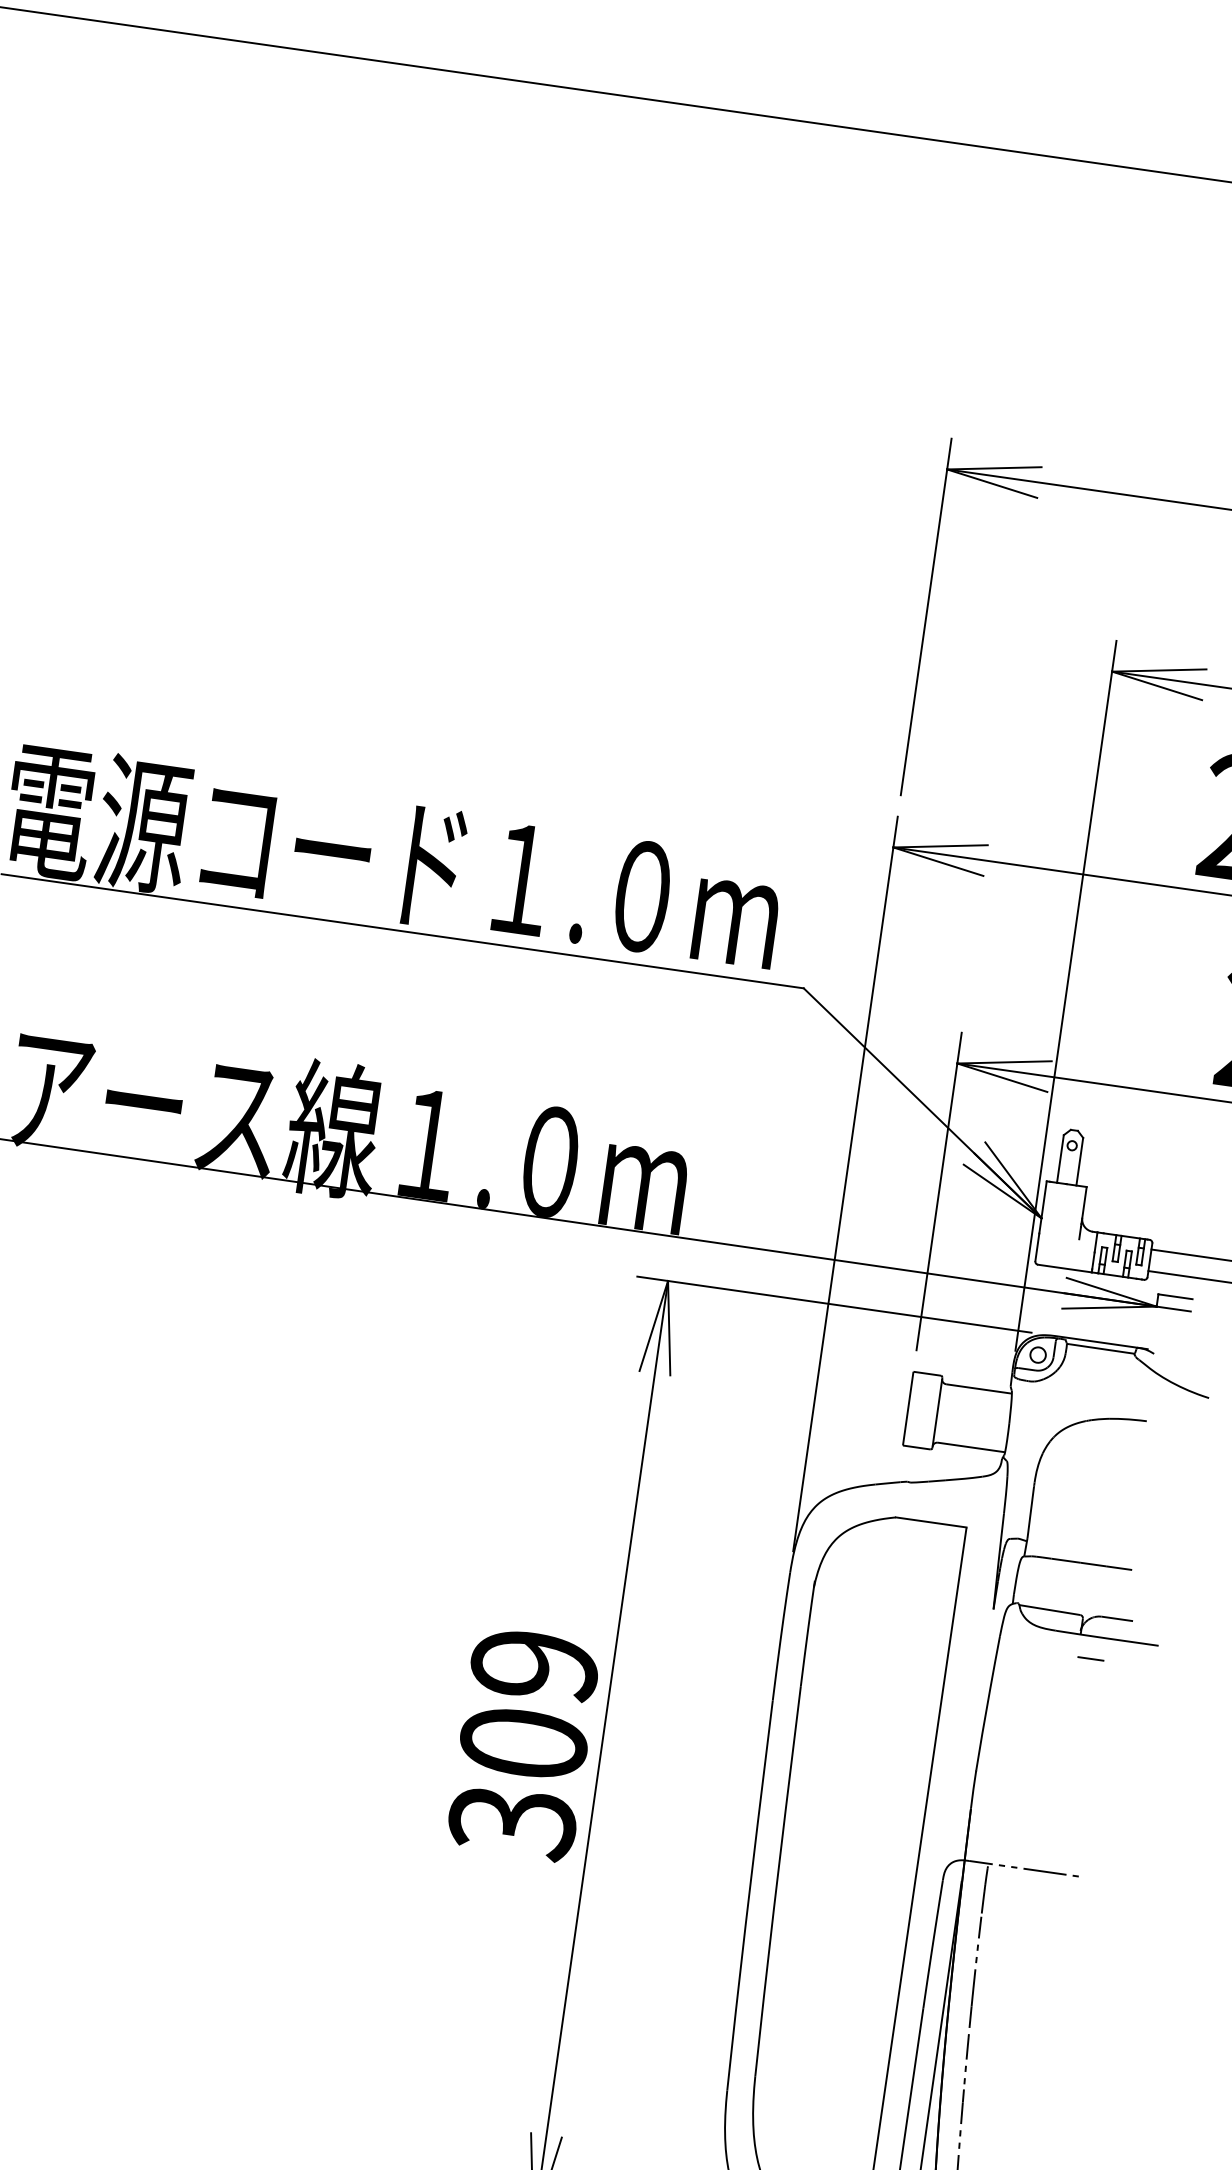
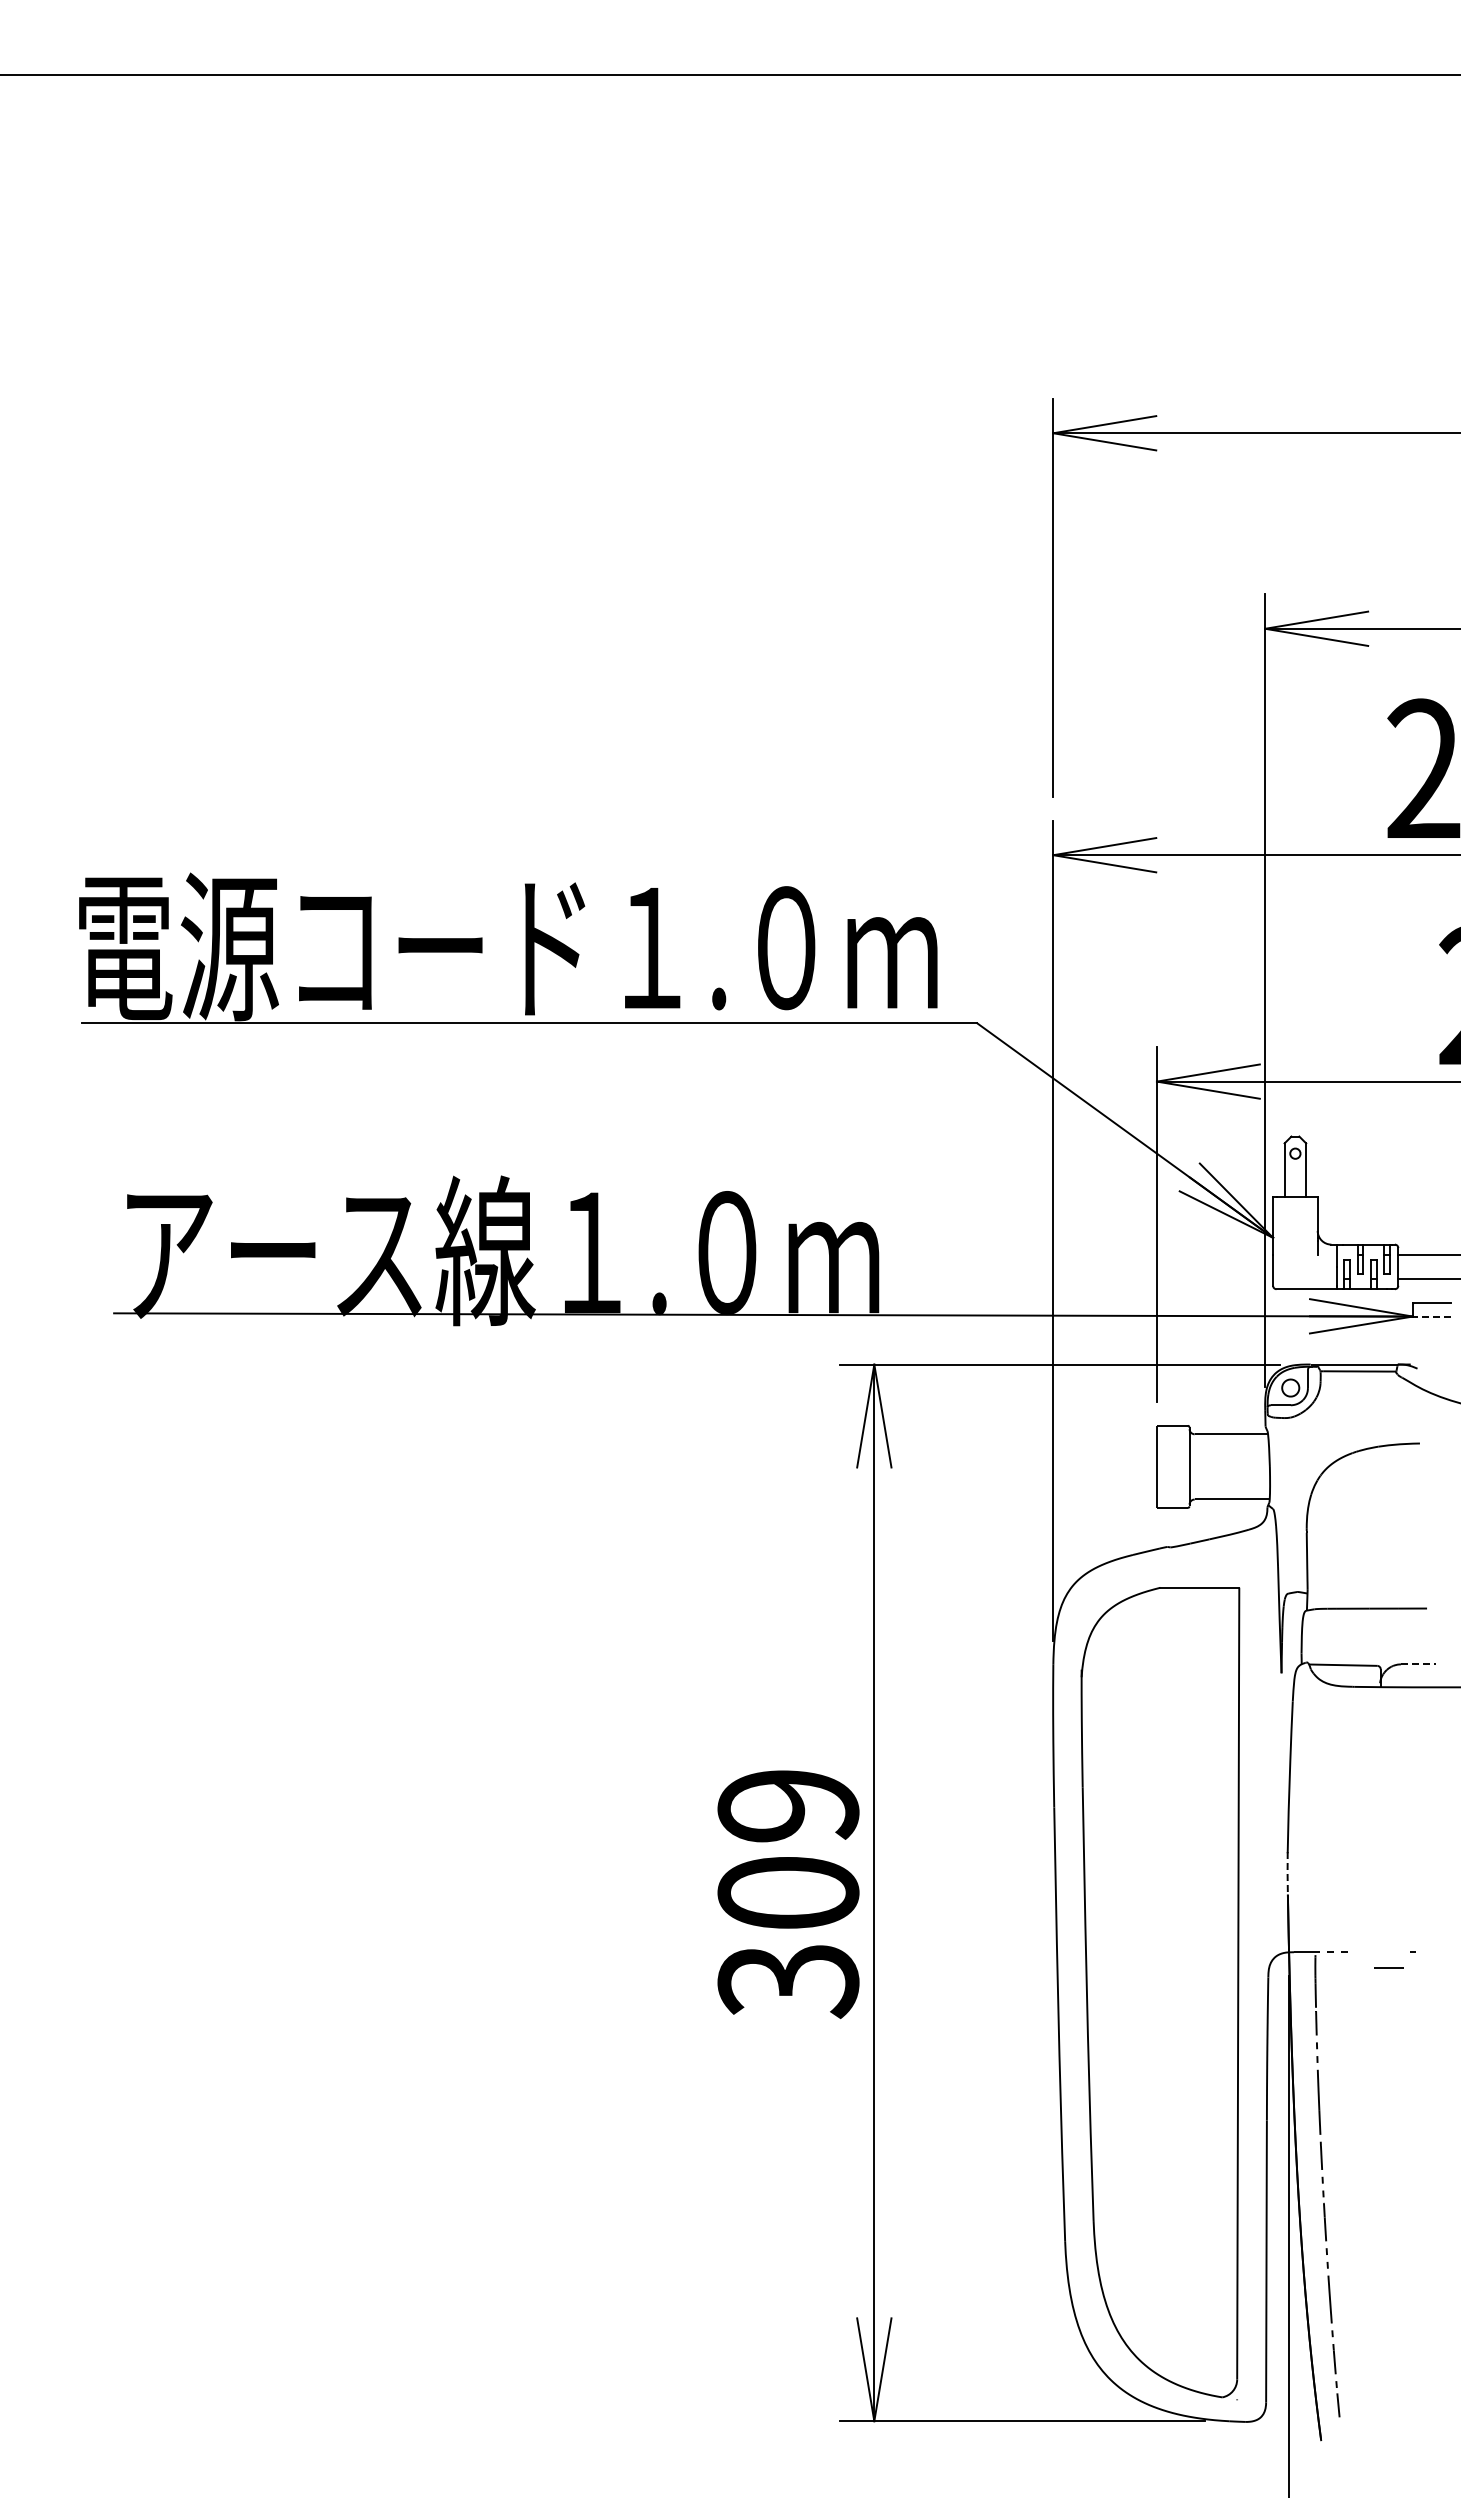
line: (1173, 1308) -> (1431, 1316), solid -> dashed
line: (1117, 1619) -> (1418, 1664), solid -> dashed
line: (1090, 1658) -> (1388, 1967), moved
line: (973, 1789) -> (1287, 1873), solid -> dashed
line: (1044, 1871) -> (1378, 1951), removed

